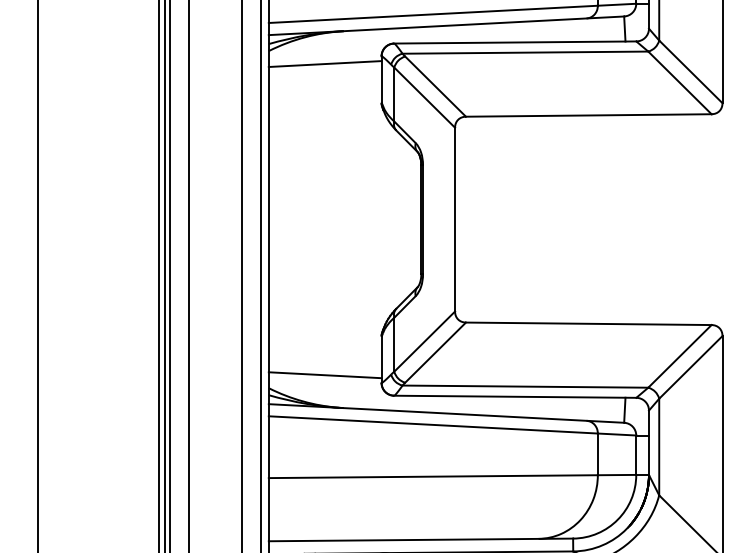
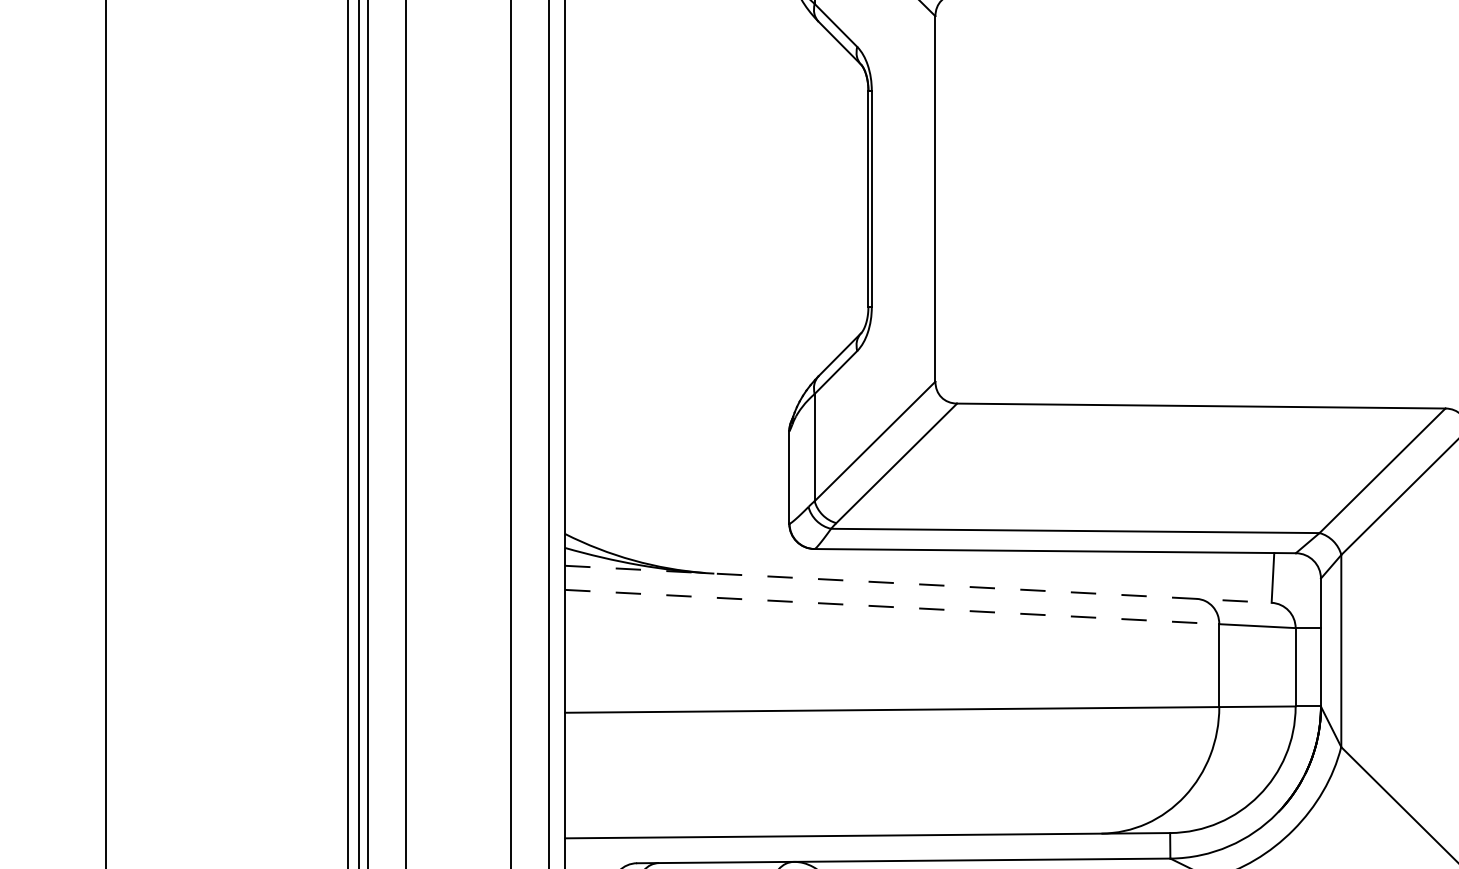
line: (324, 375) -> (675, 508), removed
line: (446, 413) -> (918, 584), solid -> dashed
line: (433, 424) -> (892, 606), solid -> dashed

